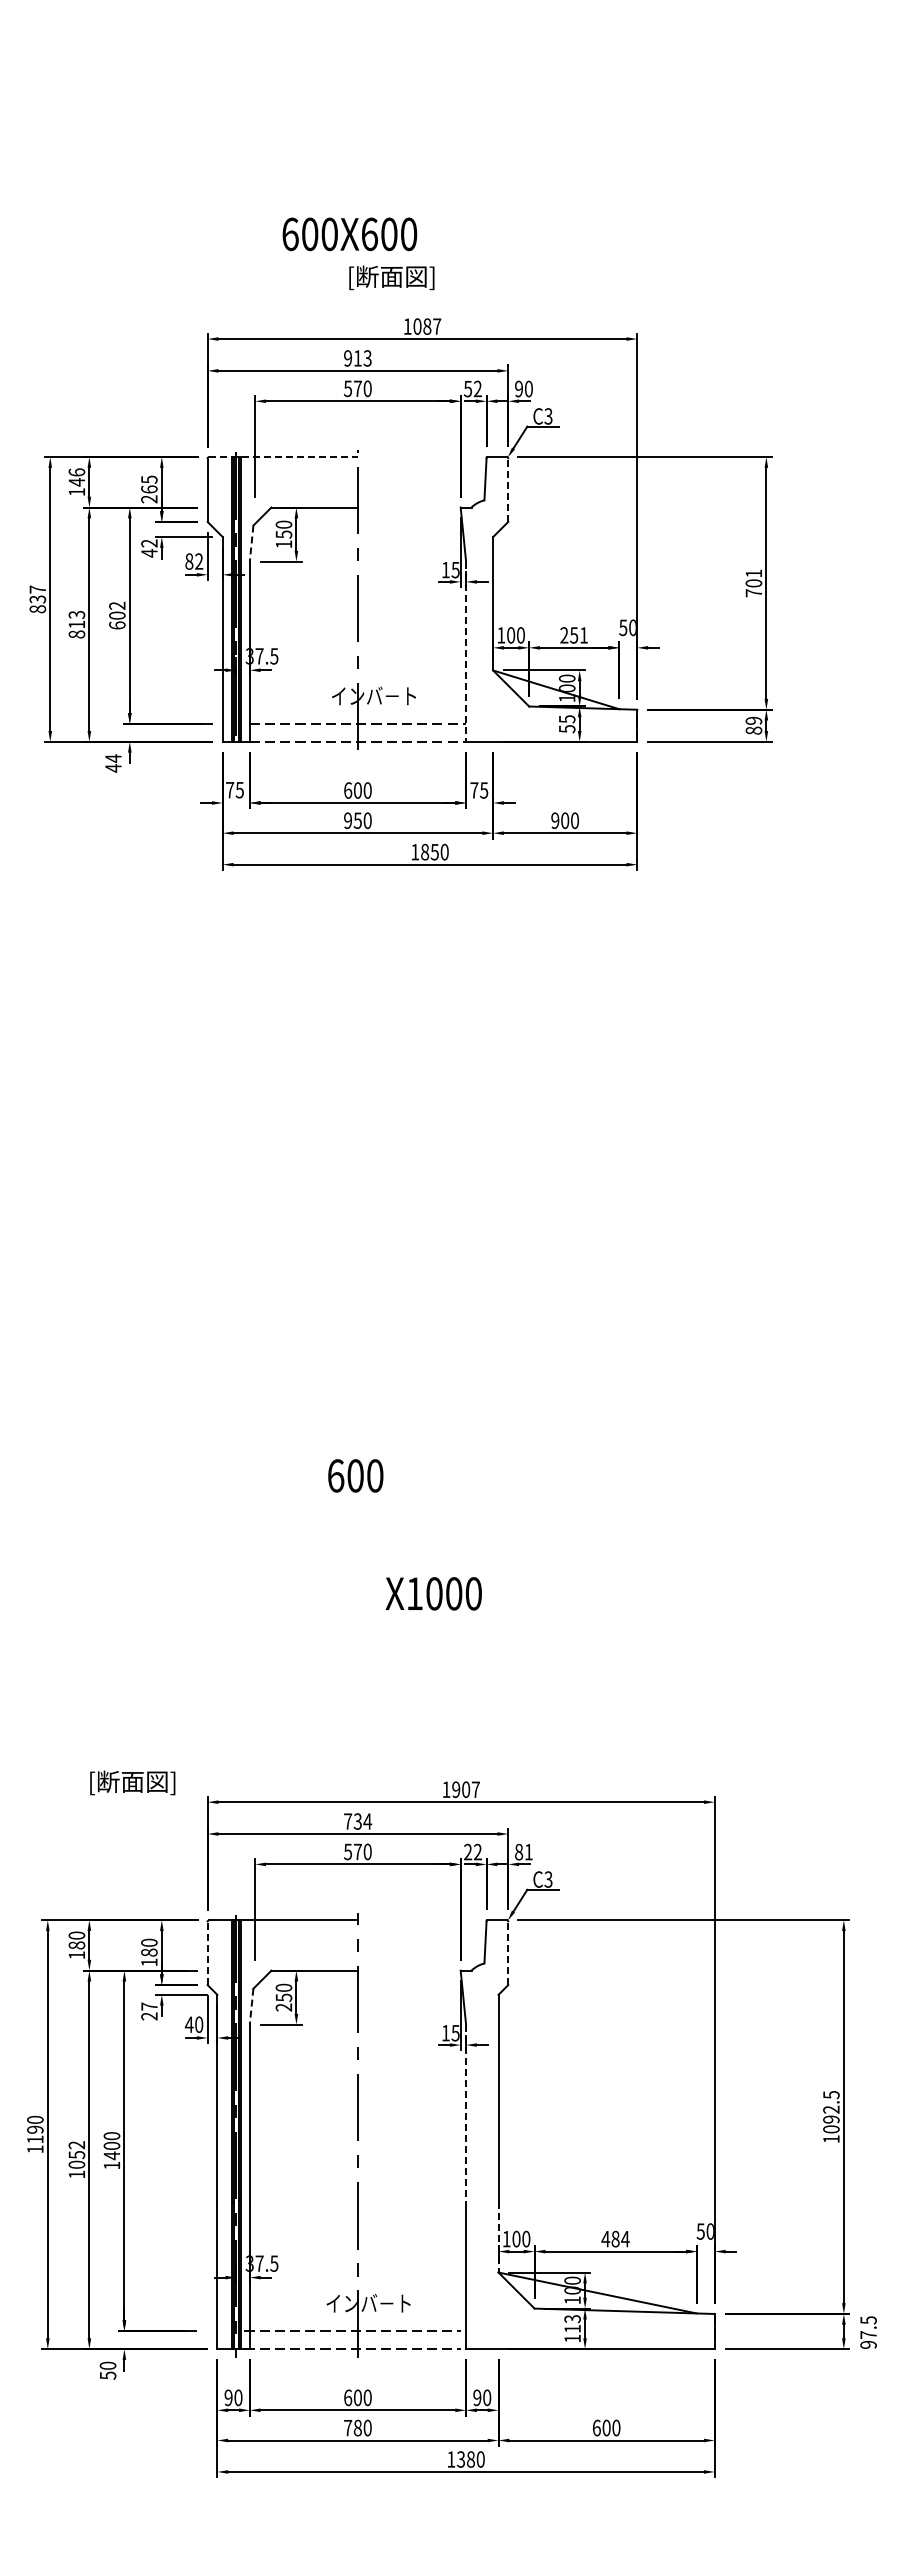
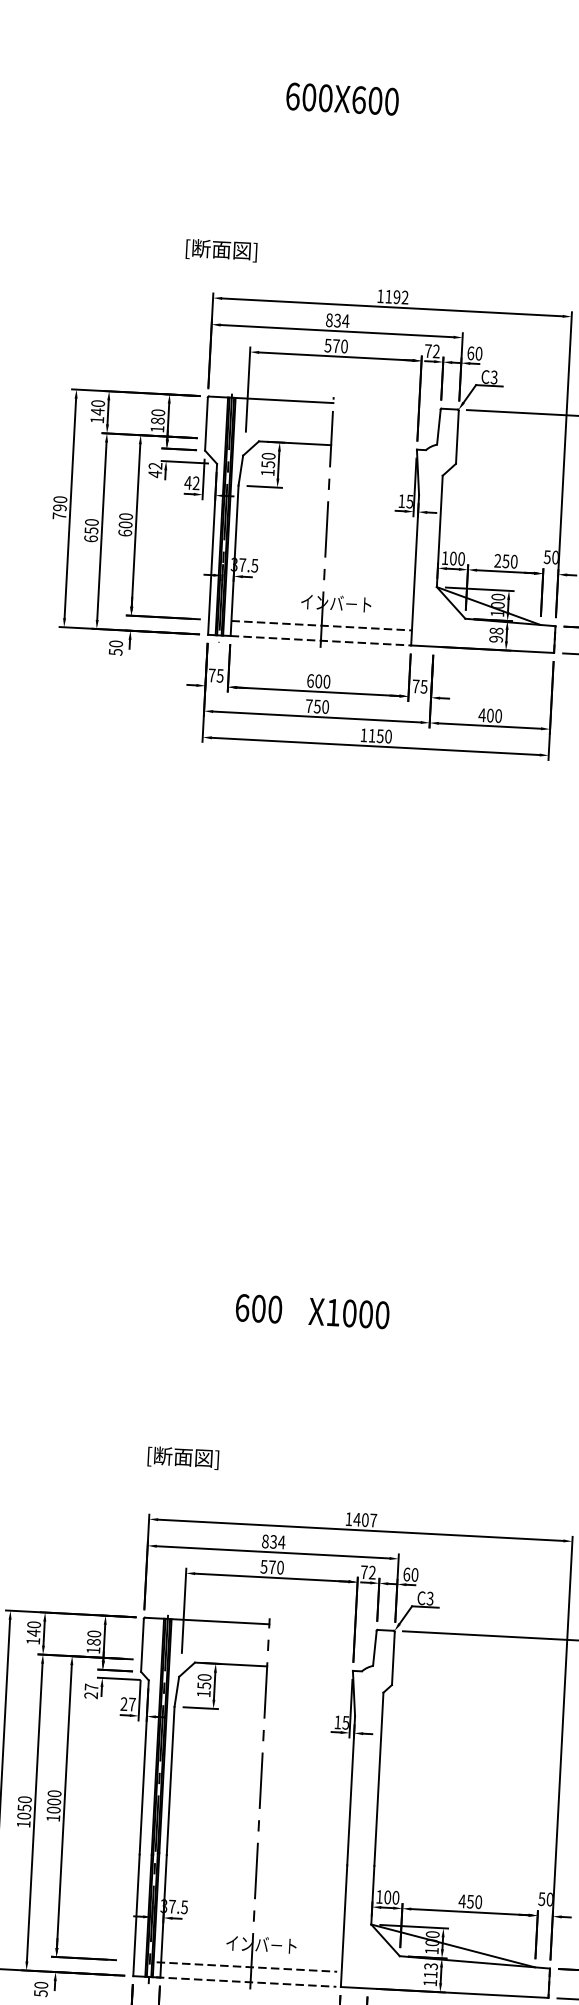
text: (349, 234) -> (342, 99), moved
text: (391, 277) -> (221, 250), moved
text: (427, 326) -> (397, 297), 1087 -> 1192
text: (358, 358) -> (338, 320), 913 -> 834
text: (519, 388) -> (471, 352), 90 -> 60
text: (467, 389) -> (427, 351), 52 -> 72
line: (283, 457) -> (271, 400), dashed -> solid
text: (76, 472) -> (97, 403), 146 -> 140
text: (149, 489) -> (157, 421), 265 -> 180
line: (508, 490) -> (457, 437), dashed -> solid
line: (251, 544) -> (240, 471), dashed -> solid
text: (188, 561) -> (187, 482), 82 -> 42
text: (37, 599) -> (59, 507), 837 -> 790
text: (117, 605) -> (126, 516), 602 -> 600
text: (76, 624) -> (91, 530), 813 -> 650
text: (583, 635) -> (513, 561), 251 -> 250
line: (466, 652) -> (415, 570), dashed -> solid
text: (566, 724) -> (495, 635), 55 -> 98
text: (113, 763) -> (115, 648), 44 -> 50
text: (348, 820) -> (309, 706), 950 -> 750
text: (554, 820) -> (481, 715), 900 -> 400
text: (425, 851) -> (372, 735), 1850 -> 1150
text: (355, 1475) -> (258, 1308), moved
text: (433, 1593) -> (348, 1313), moved
text: (132, 1782) -> (183, 1457), moved
text: (455, 1789) -> (356, 1519), 1907 -> 1407
text: (348, 1821) -> (265, 1541), 734 -> 834
text: (468, 1851) -> (364, 1571), 22 -> 72
text: (523, 1851) -> (410, 1574), 81 -> 60
text: (76, 1945) -> (33, 1633), 180 -> 140
line: (207, 1953) -> (142, 1645), dashed -> solid
line: (508, 1953) -> (393, 1658), dashed -> solid
line: (251, 2007) -> (176, 1692), dashed -> solid
text: (283, 2007) -> (203, 1693), 250 -> 150
text: (193, 2024) -> (127, 1704), 40 -> 27
line: (466, 2114) -> (351, 1791), dashed -> solid
text: (76, 2145) -> (24, 1800), 1052 -> 1050
text: (111, 2155) -> (53, 1809), 1400 -> 1000
line: (498, 2237) -> (372, 1895), dashed -> solid
text: (620, 2238) -> (474, 1901), 484 -> 450

